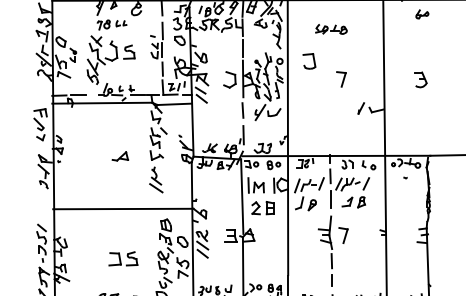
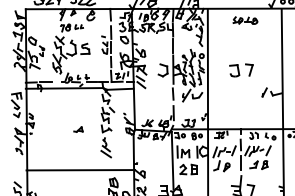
part: (331, 29) -> (245, 20), moved
part: (309, 61) -> (234, 70), moved
part: (120, 156) -> (78, 129), size x0.71

